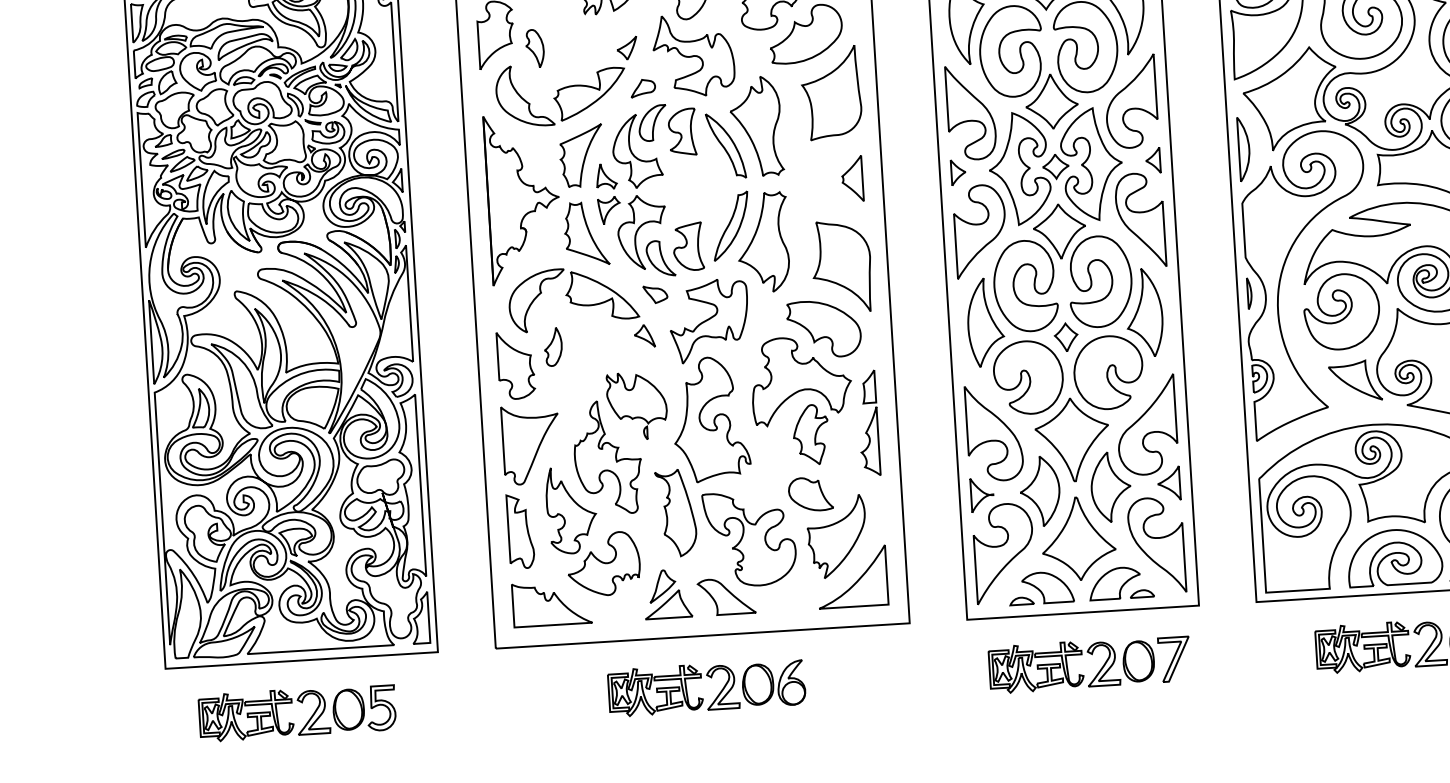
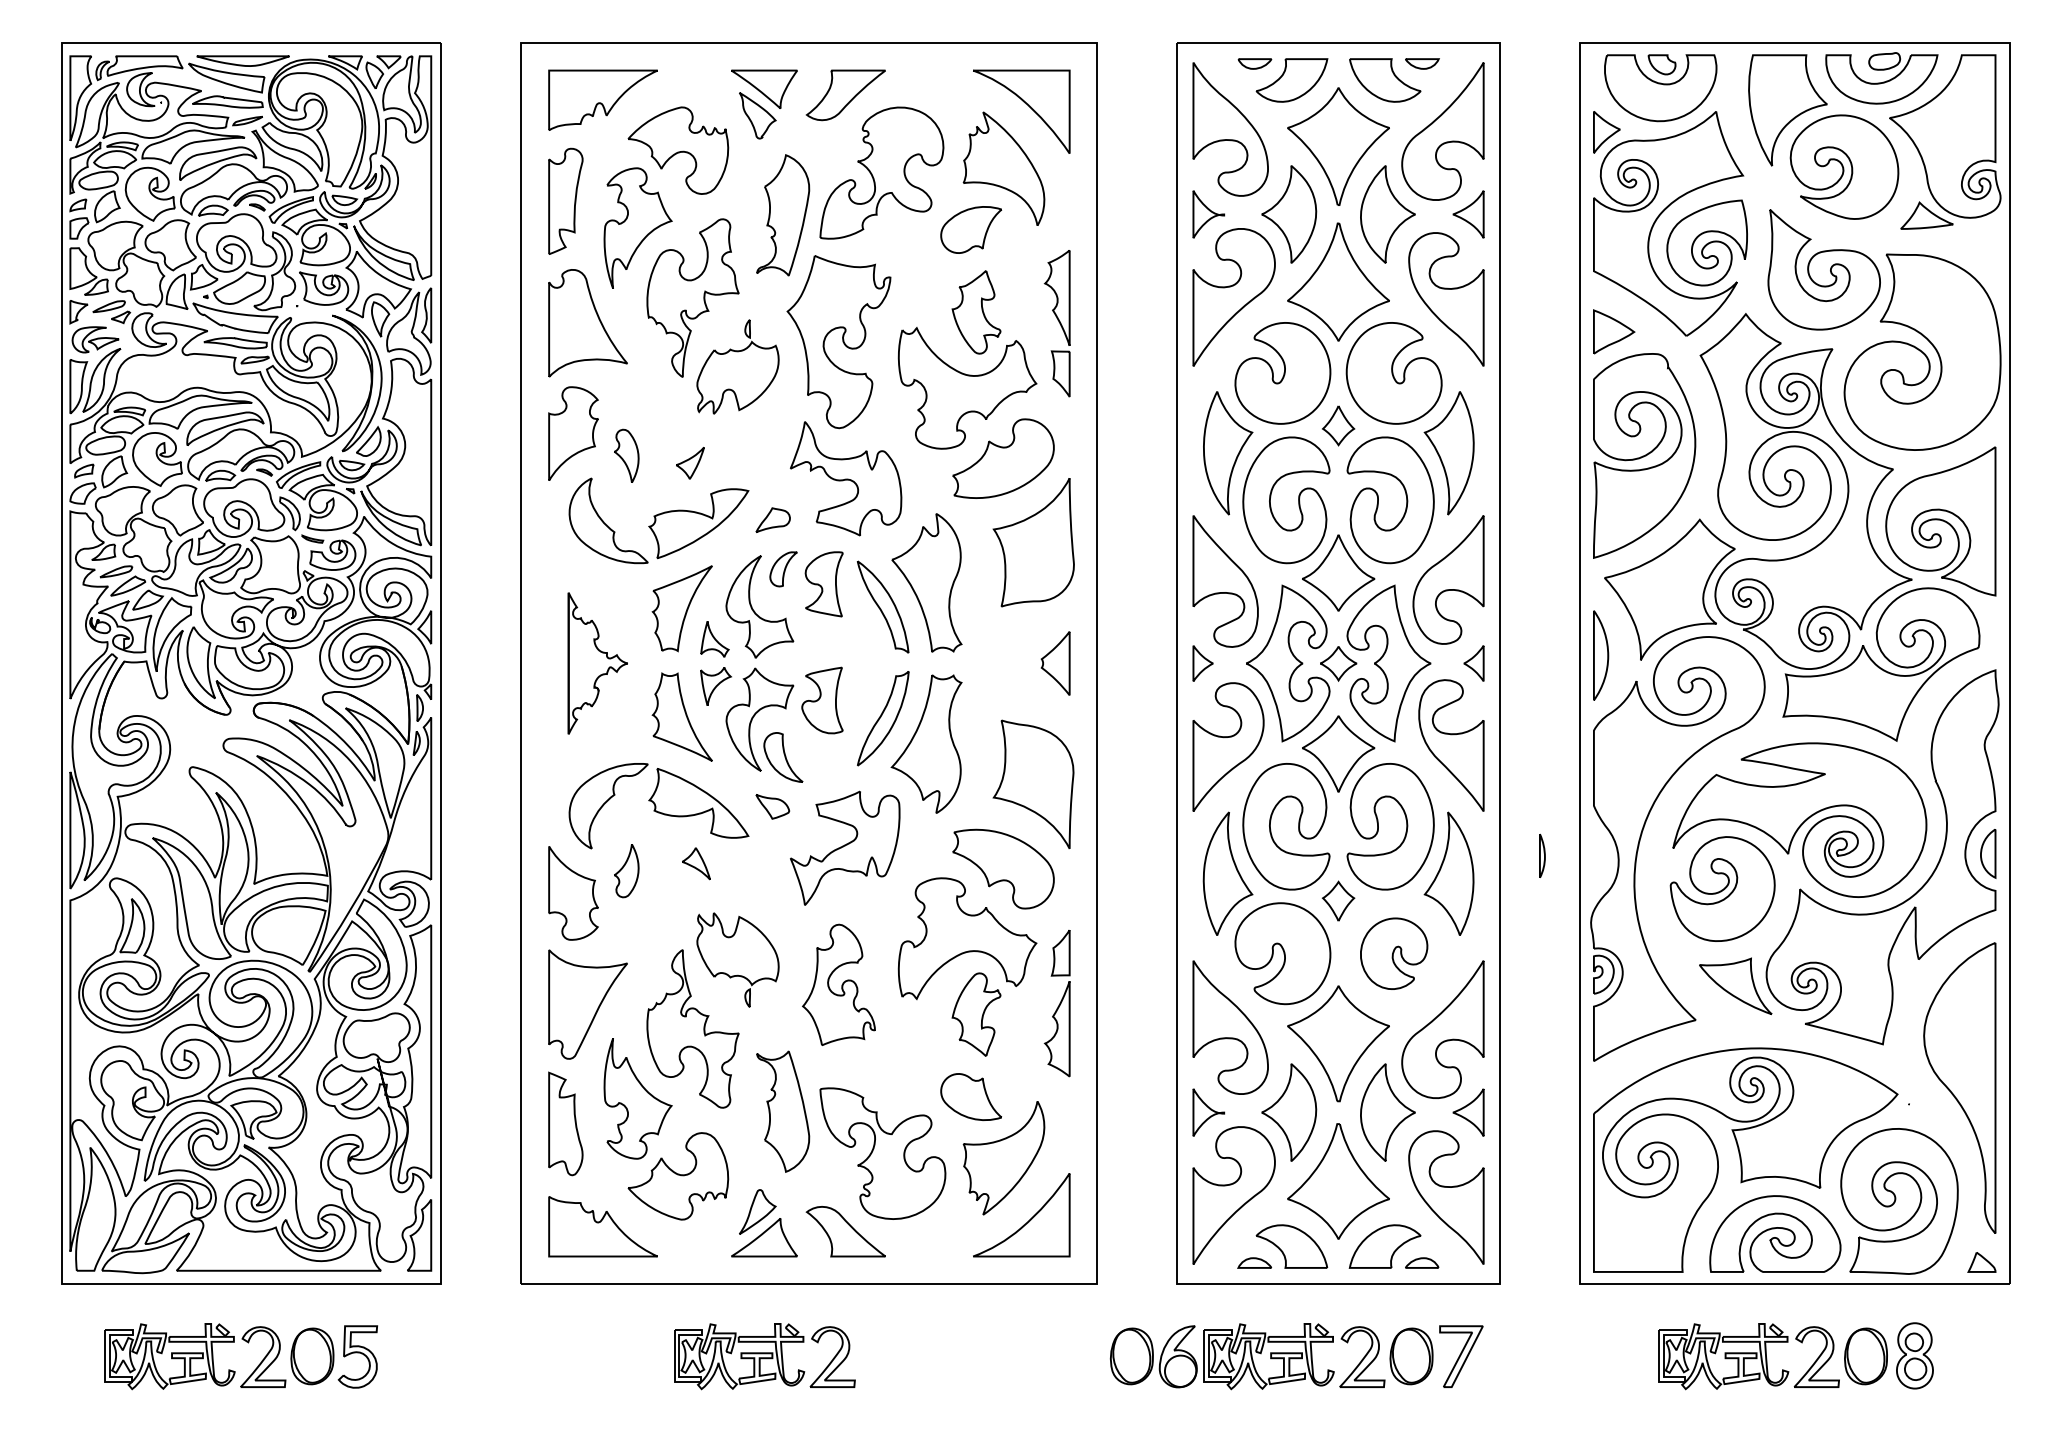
part: (627, 48) -> (690, 463), moved
part: (652, 123) -> (783, 569), size x0.7
part: (523, 199) -> (597, 663), size x0.6
part: (688, 246) -> (822, 700), moved
part: (1249, 293) -> (1542, 855), moved
part: (644, 335) -> (696, 863), moved
part: (1108, 372) -> (1393, 953), size x0.7
part: (710, 419) -> (838, 984), size x0.7
part: (773, 683) -> (1153, 1356), moved

